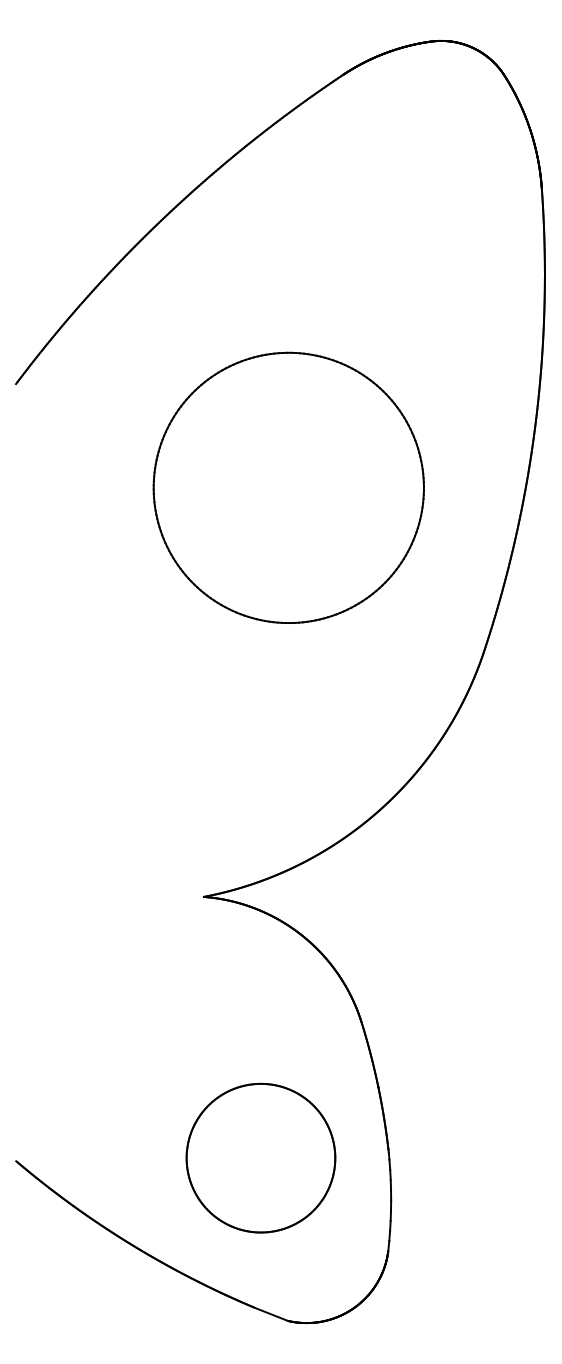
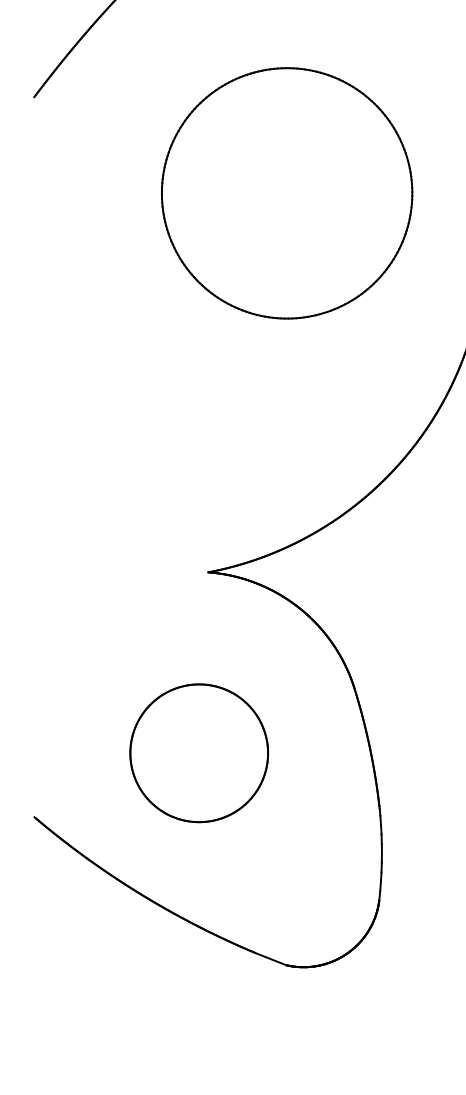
part: (260, 1157) -> (198, 752), moved

